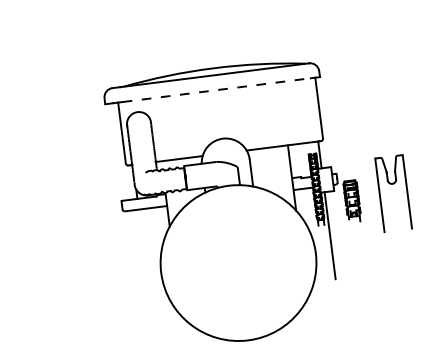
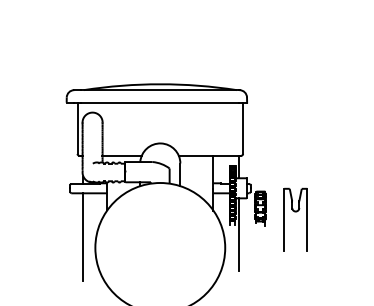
line: (216, 89) -> (160, 102), dashed -> solid
part: (392, 185) -> (295, 212), moved
line: (145, 262) -> (83, 237), added

